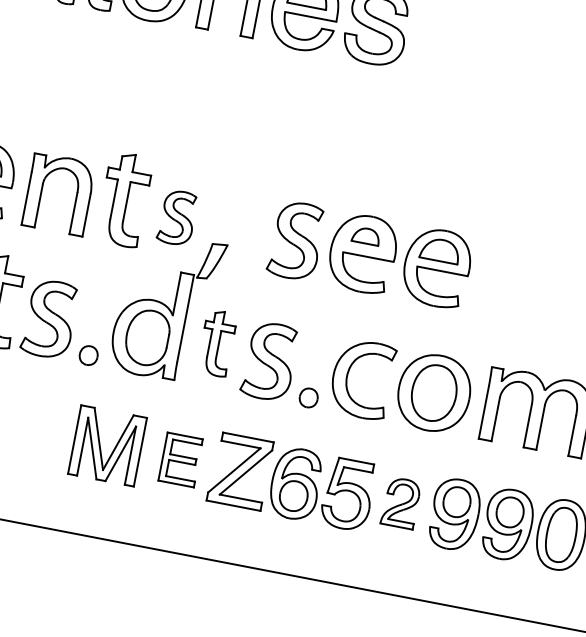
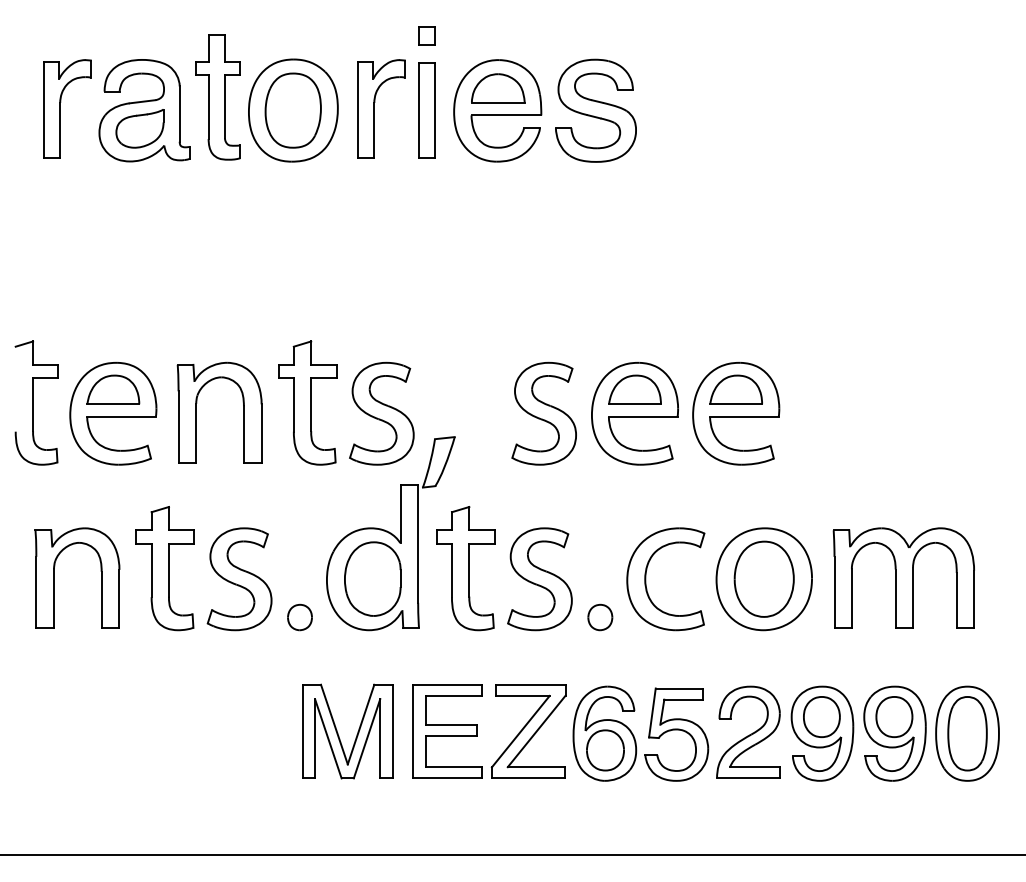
part: (177, 217) -> (381, 413), size x1.43
part: (365, 235) -> (634, 389), size x1.43
part: (216, 343) -> (465, 568), size x1.43
part: (180, 459) -> (447, 731), size x1.43
part: (401, 502) -> (748, 731), size x1.43

